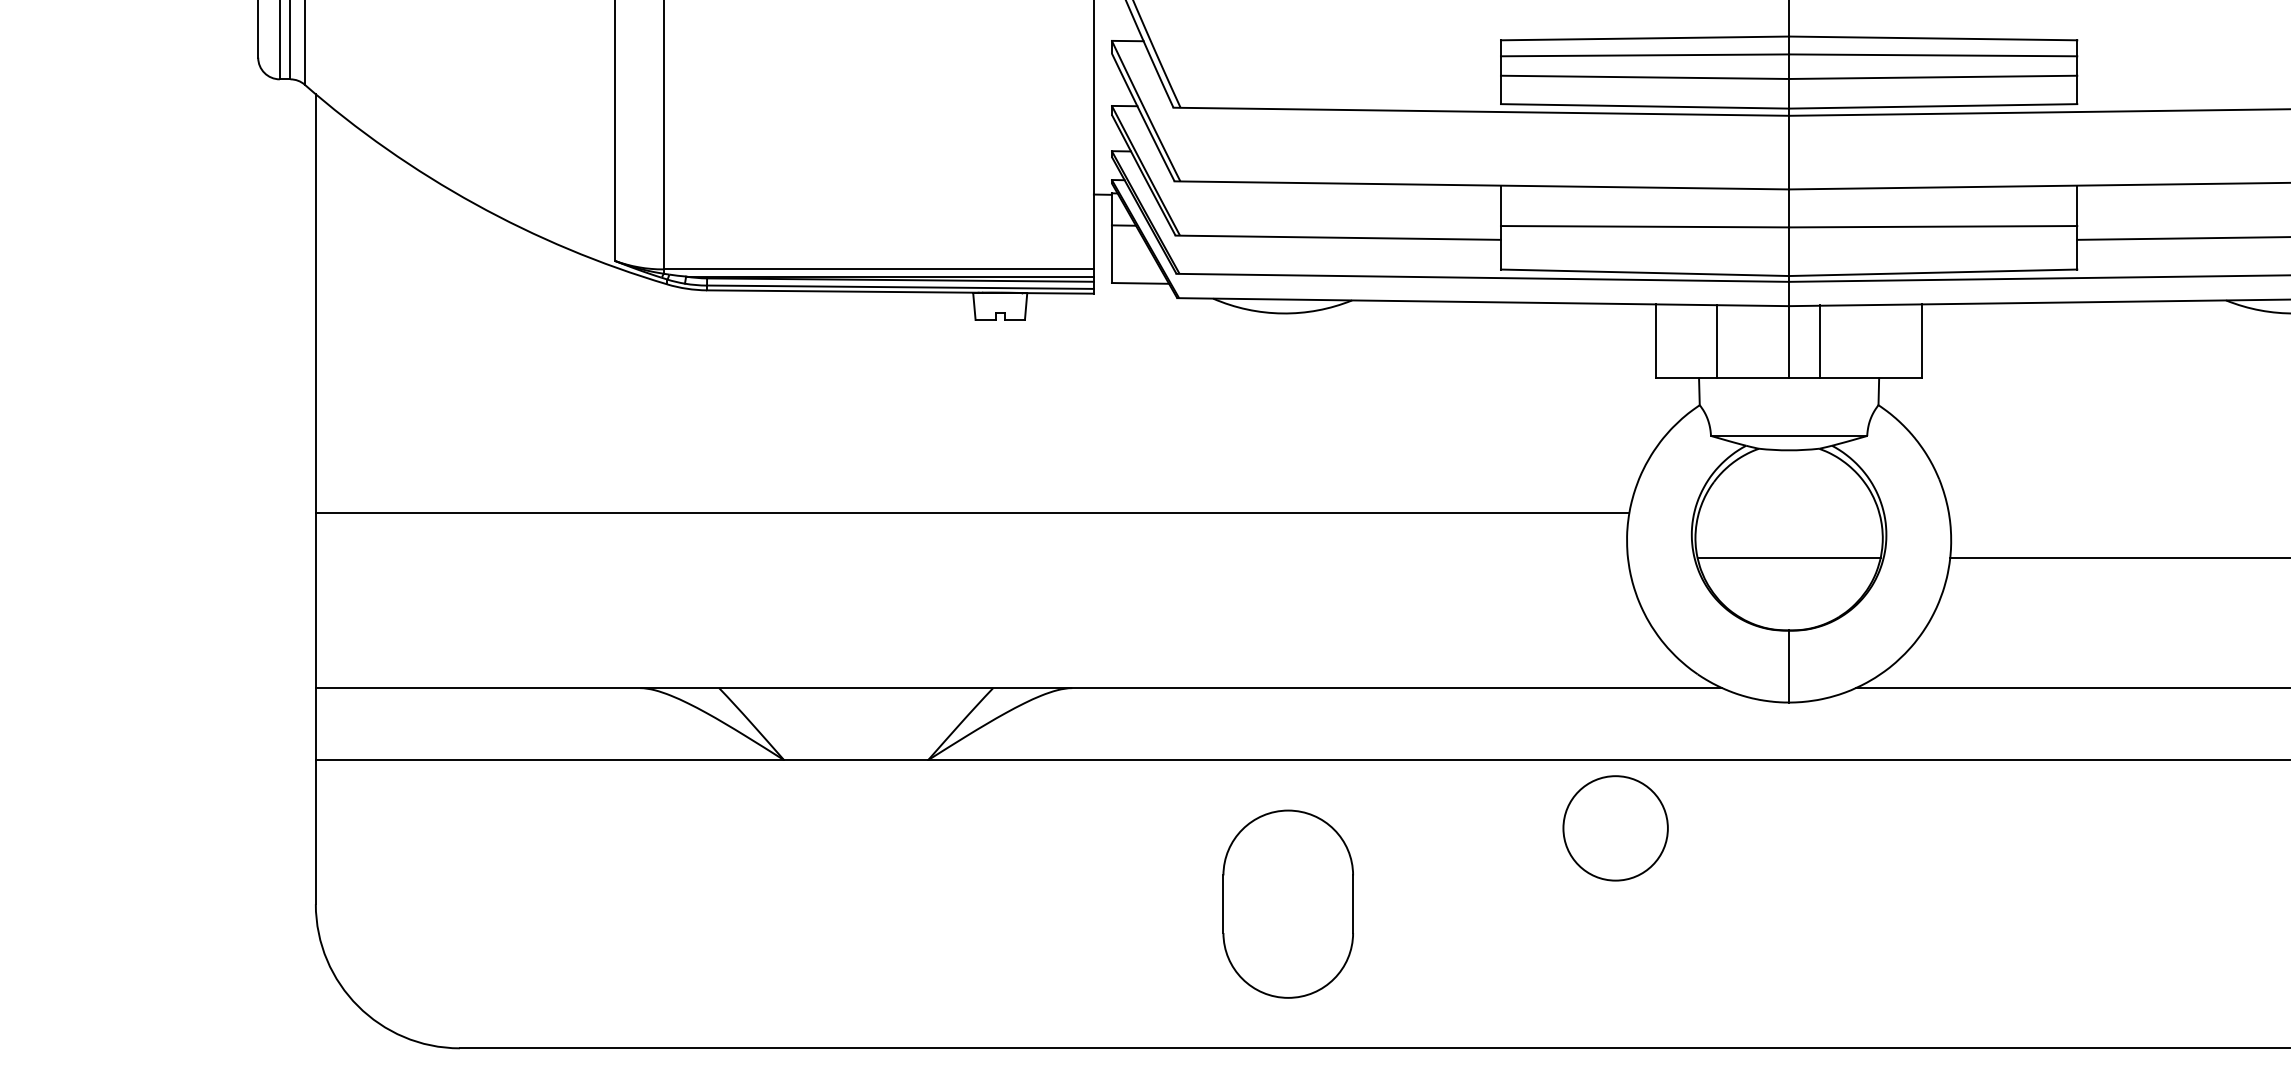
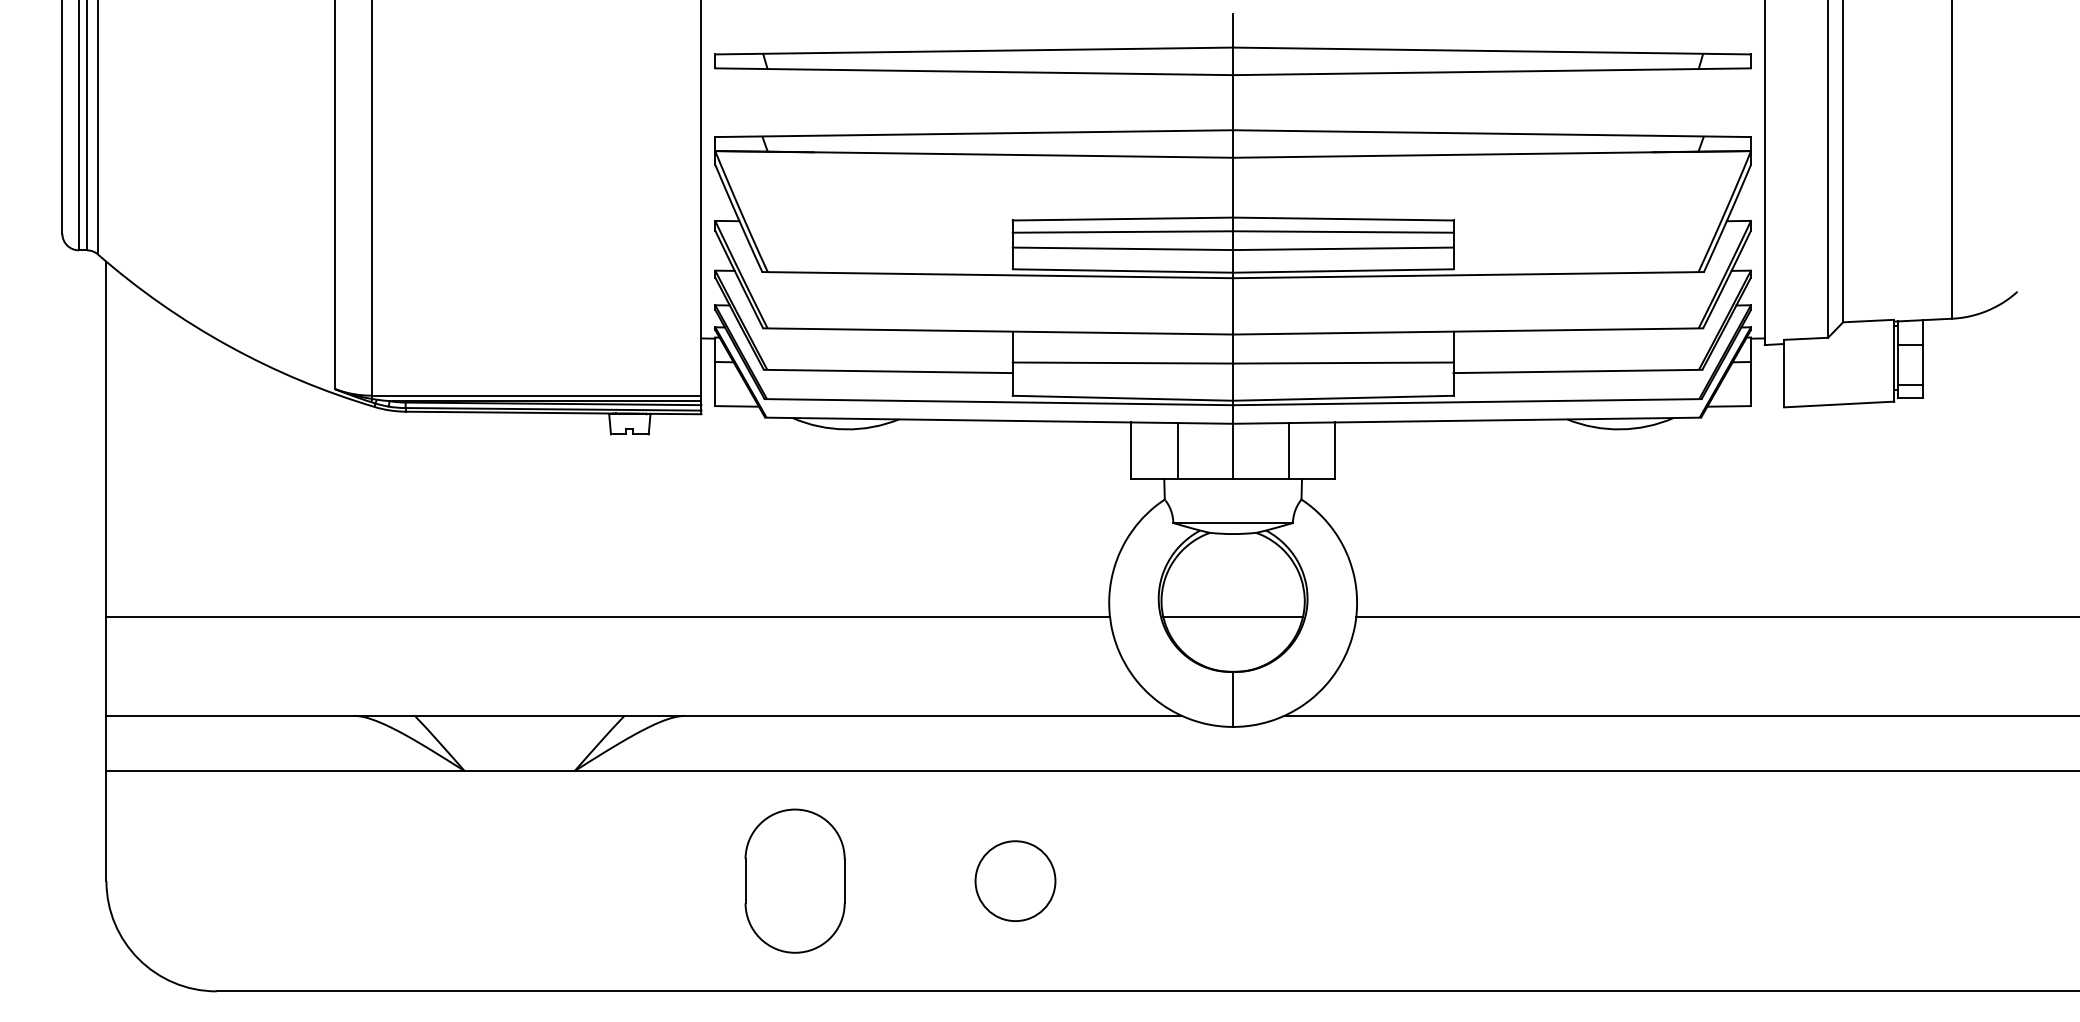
line: (1819, 341) -> (1288, 450), moved
line: (971, 512) -> (607, 616), moved
circle: (1615, 827) -> (1015, 880), moved
part: (1287, 903) -> (794, 880), moved

